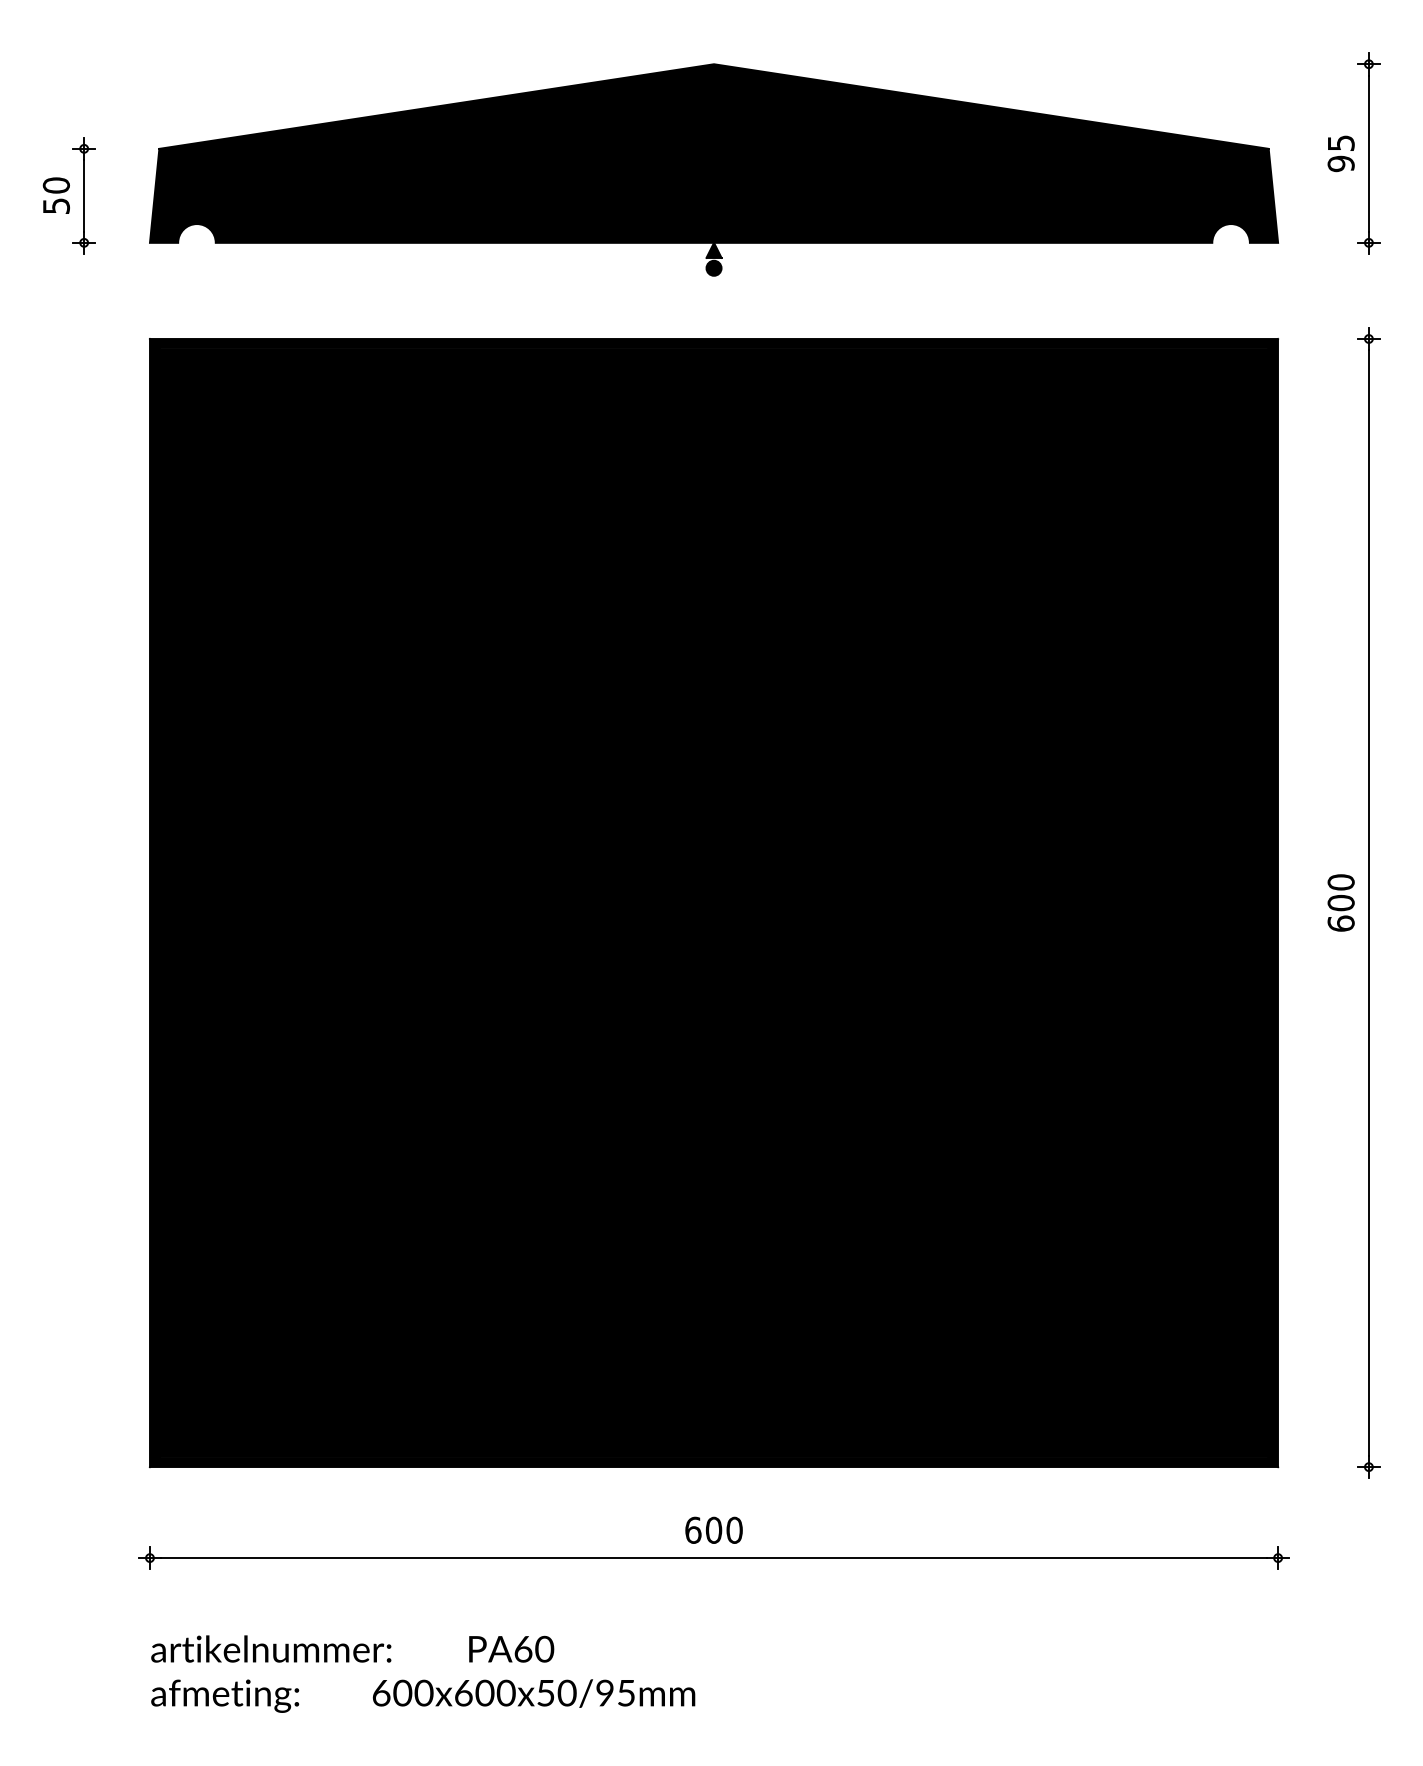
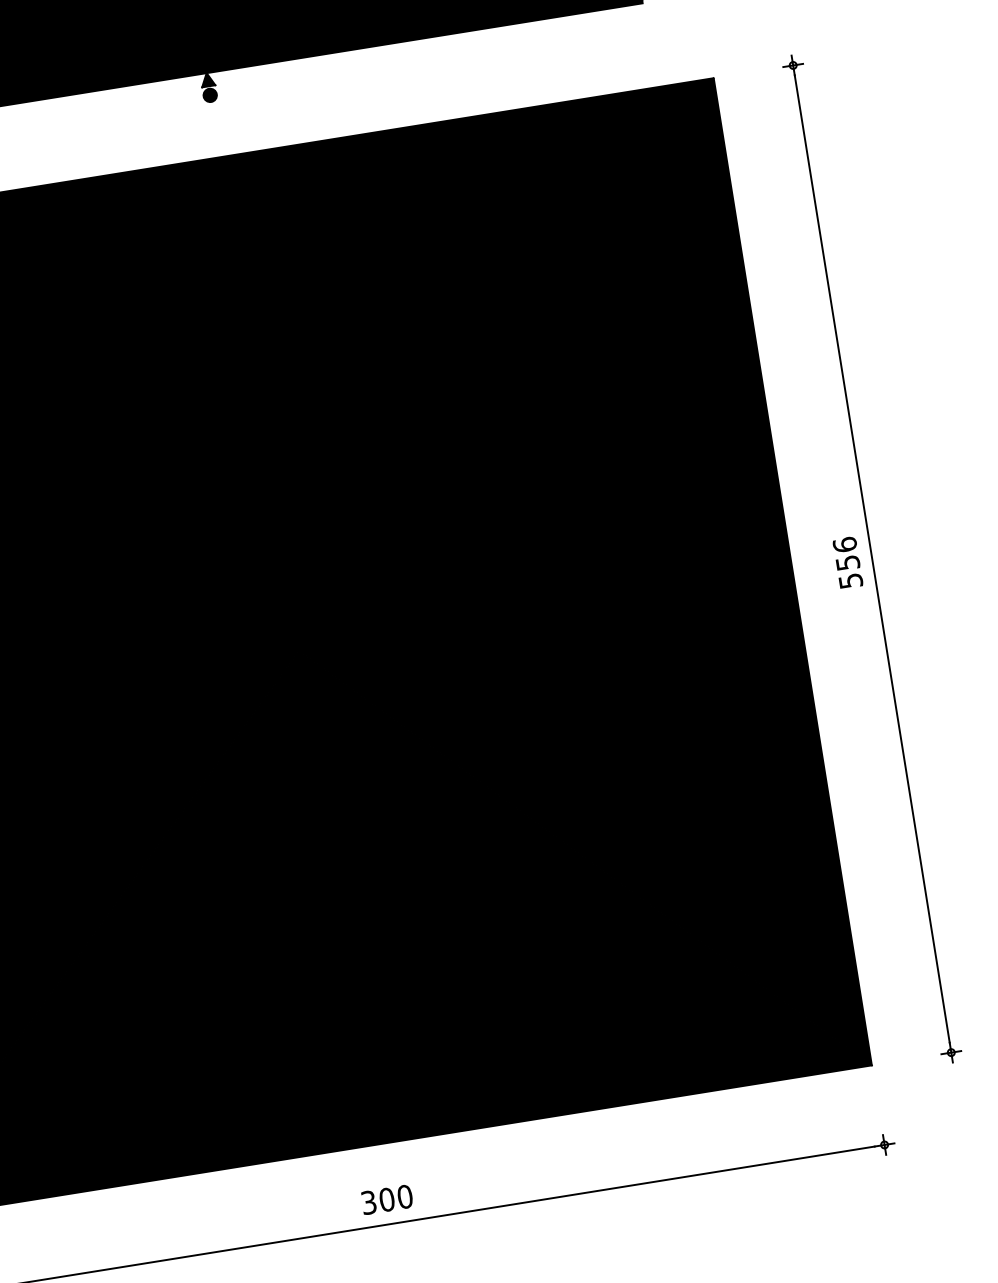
text: (1340, 902) -> (847, 562), 600 -> 556
text: (693, 1529) -> (369, 1201), 600 -> 300

